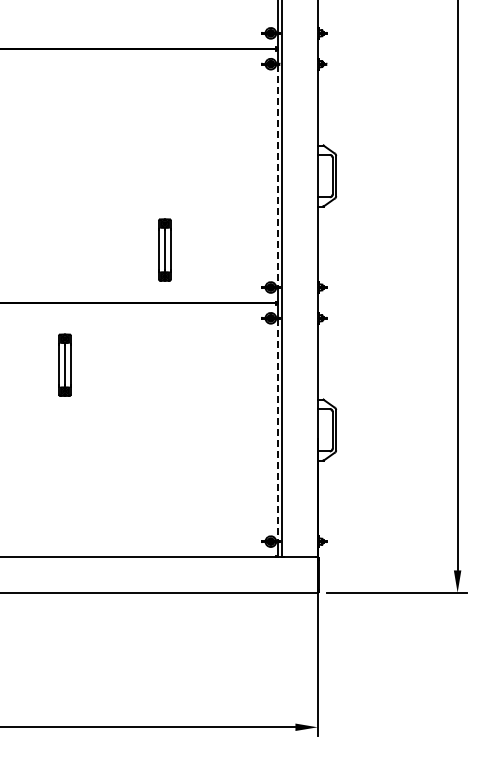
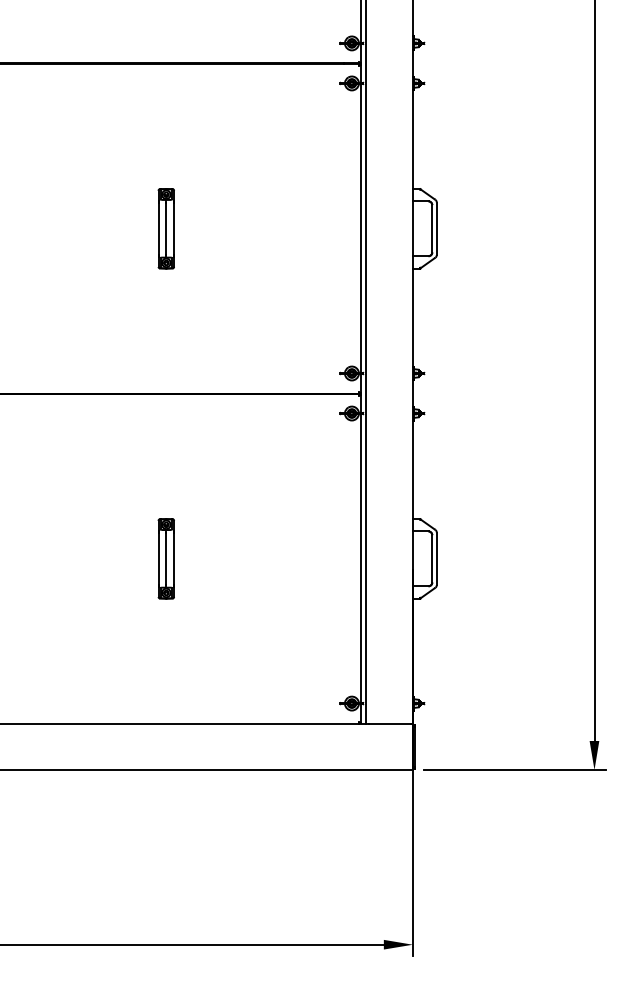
line: (277, 175) -> (360, 228), dashed -> solid
part: (164, 249) -> (165, 228), moved
part: (64, 364) -> (165, 557), moved
line: (277, 429) -> (360, 557), dashed -> solid

